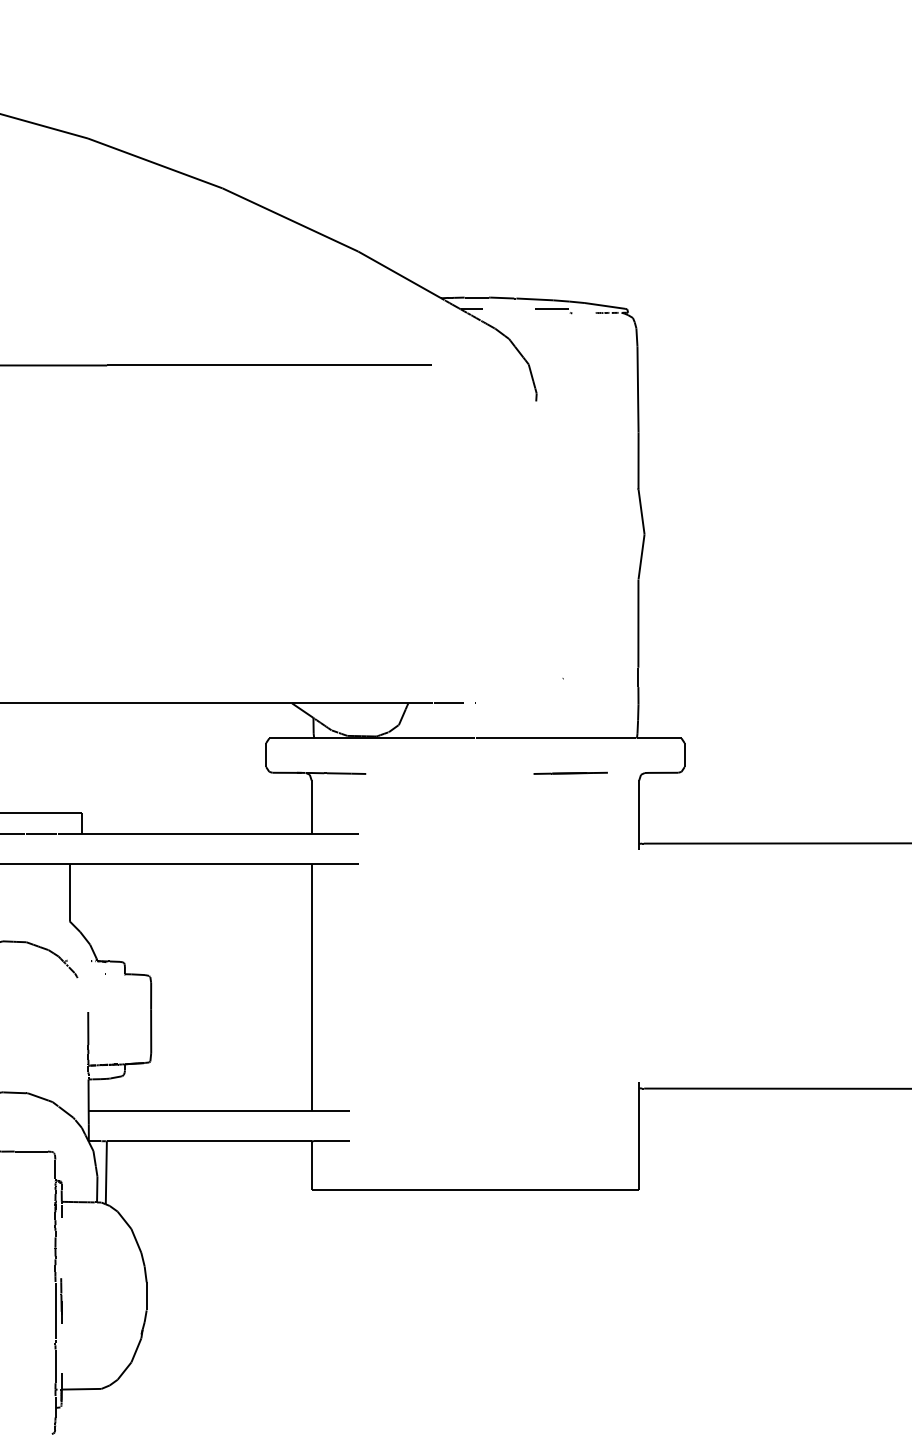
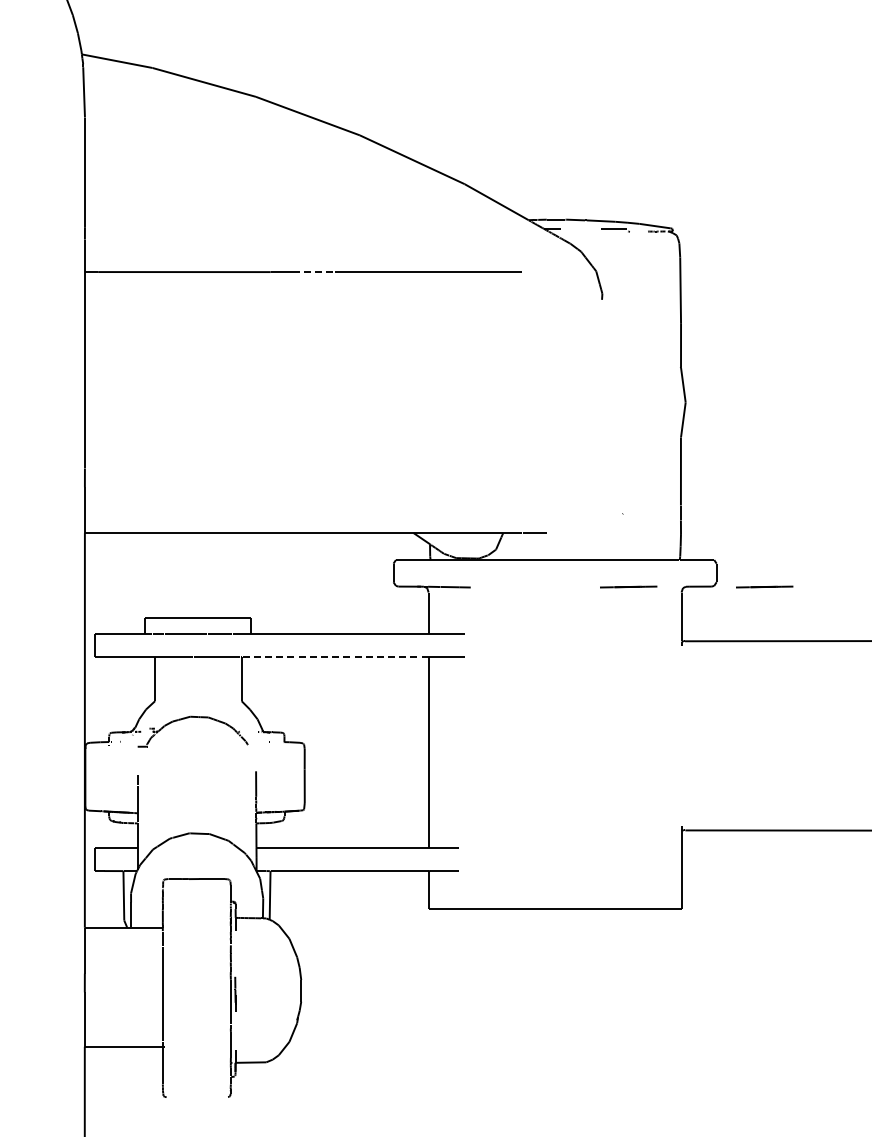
line: (162, 365) -> (313, 272), solid -> dashed
line: (746, 772) -> (764, 586), added
line: (189, 864) -> (334, 657), solid -> dashed

